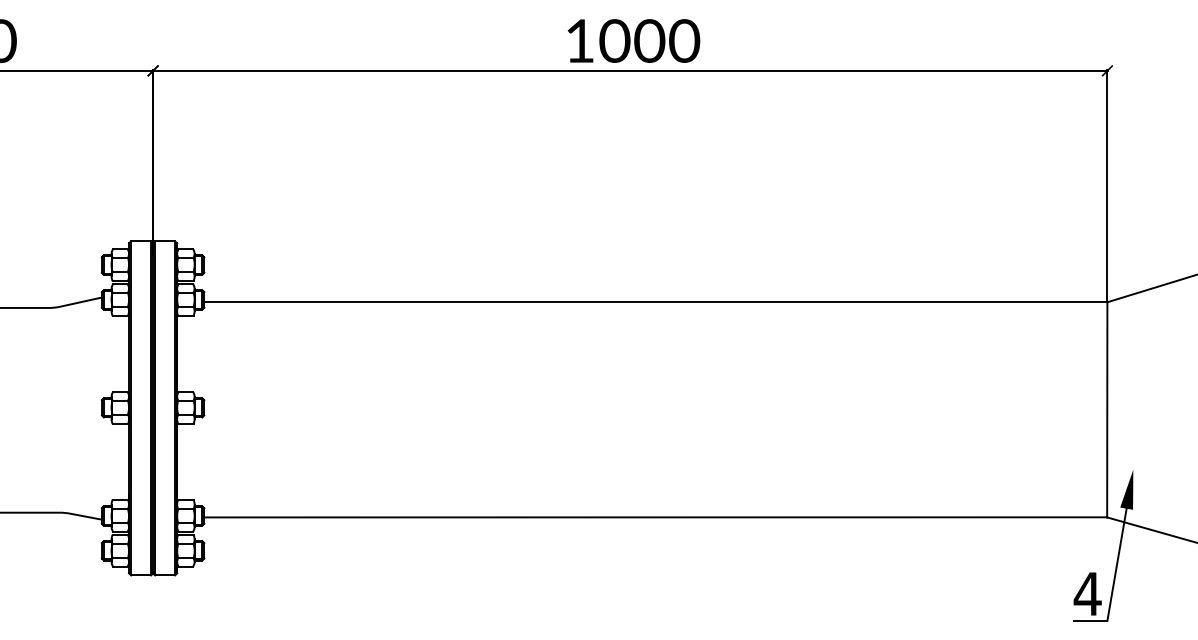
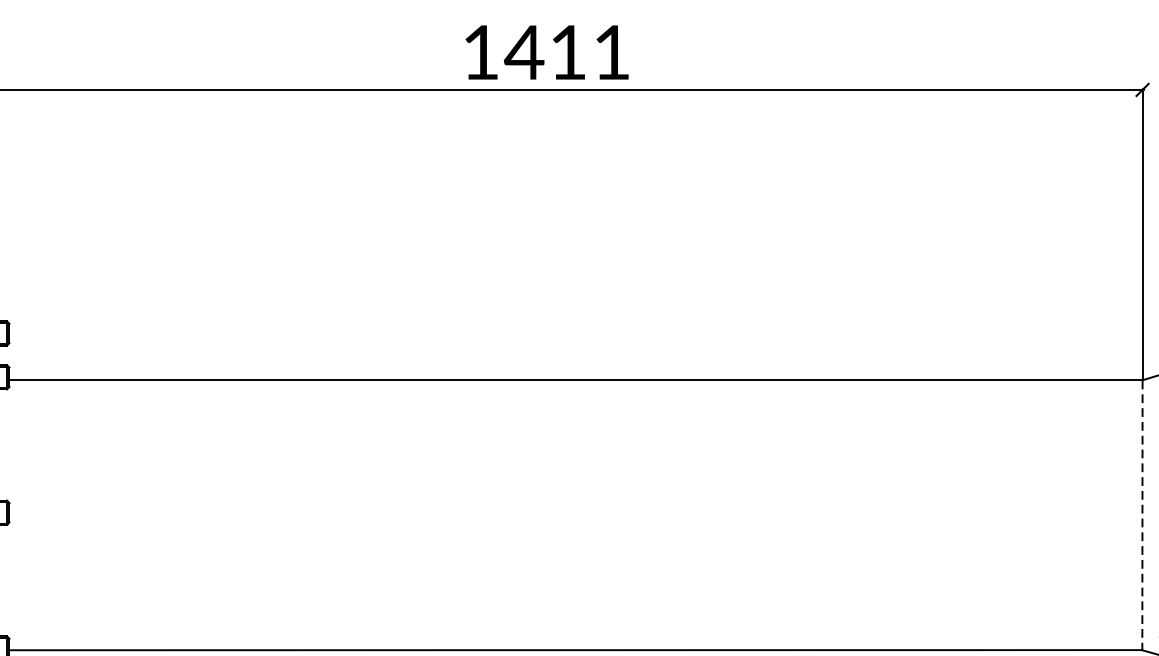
text: (649, 40) -> (568, 51), 1000 -> 1411
line: (1107, 410) -> (1142, 516), solid -> dashed

